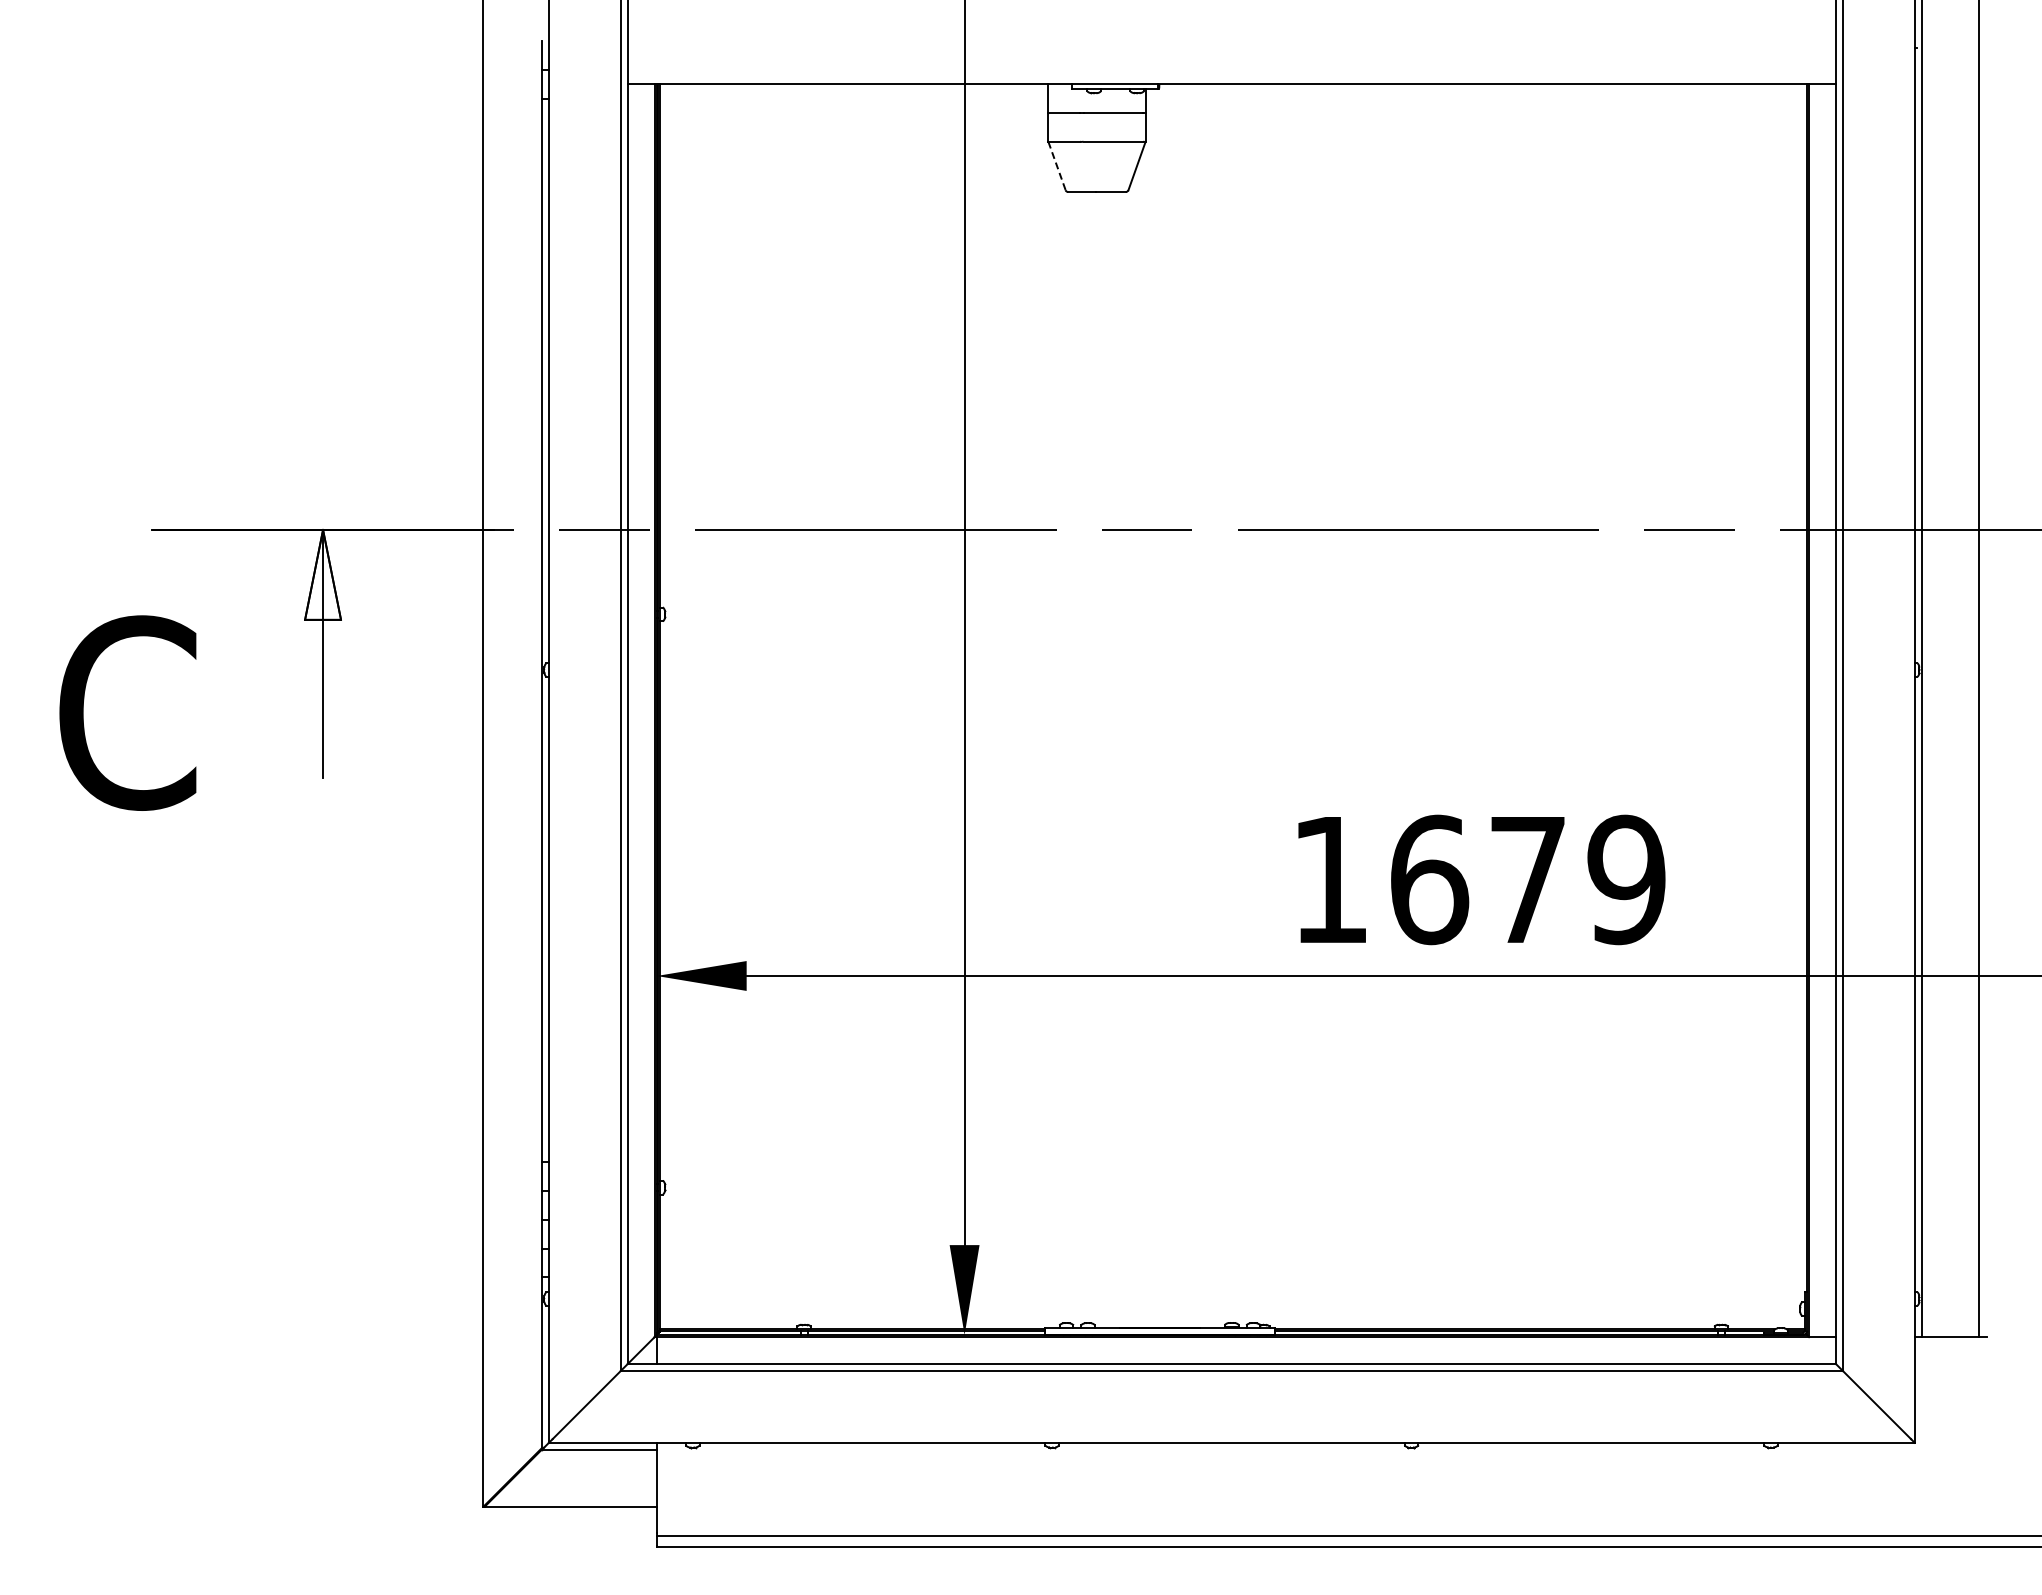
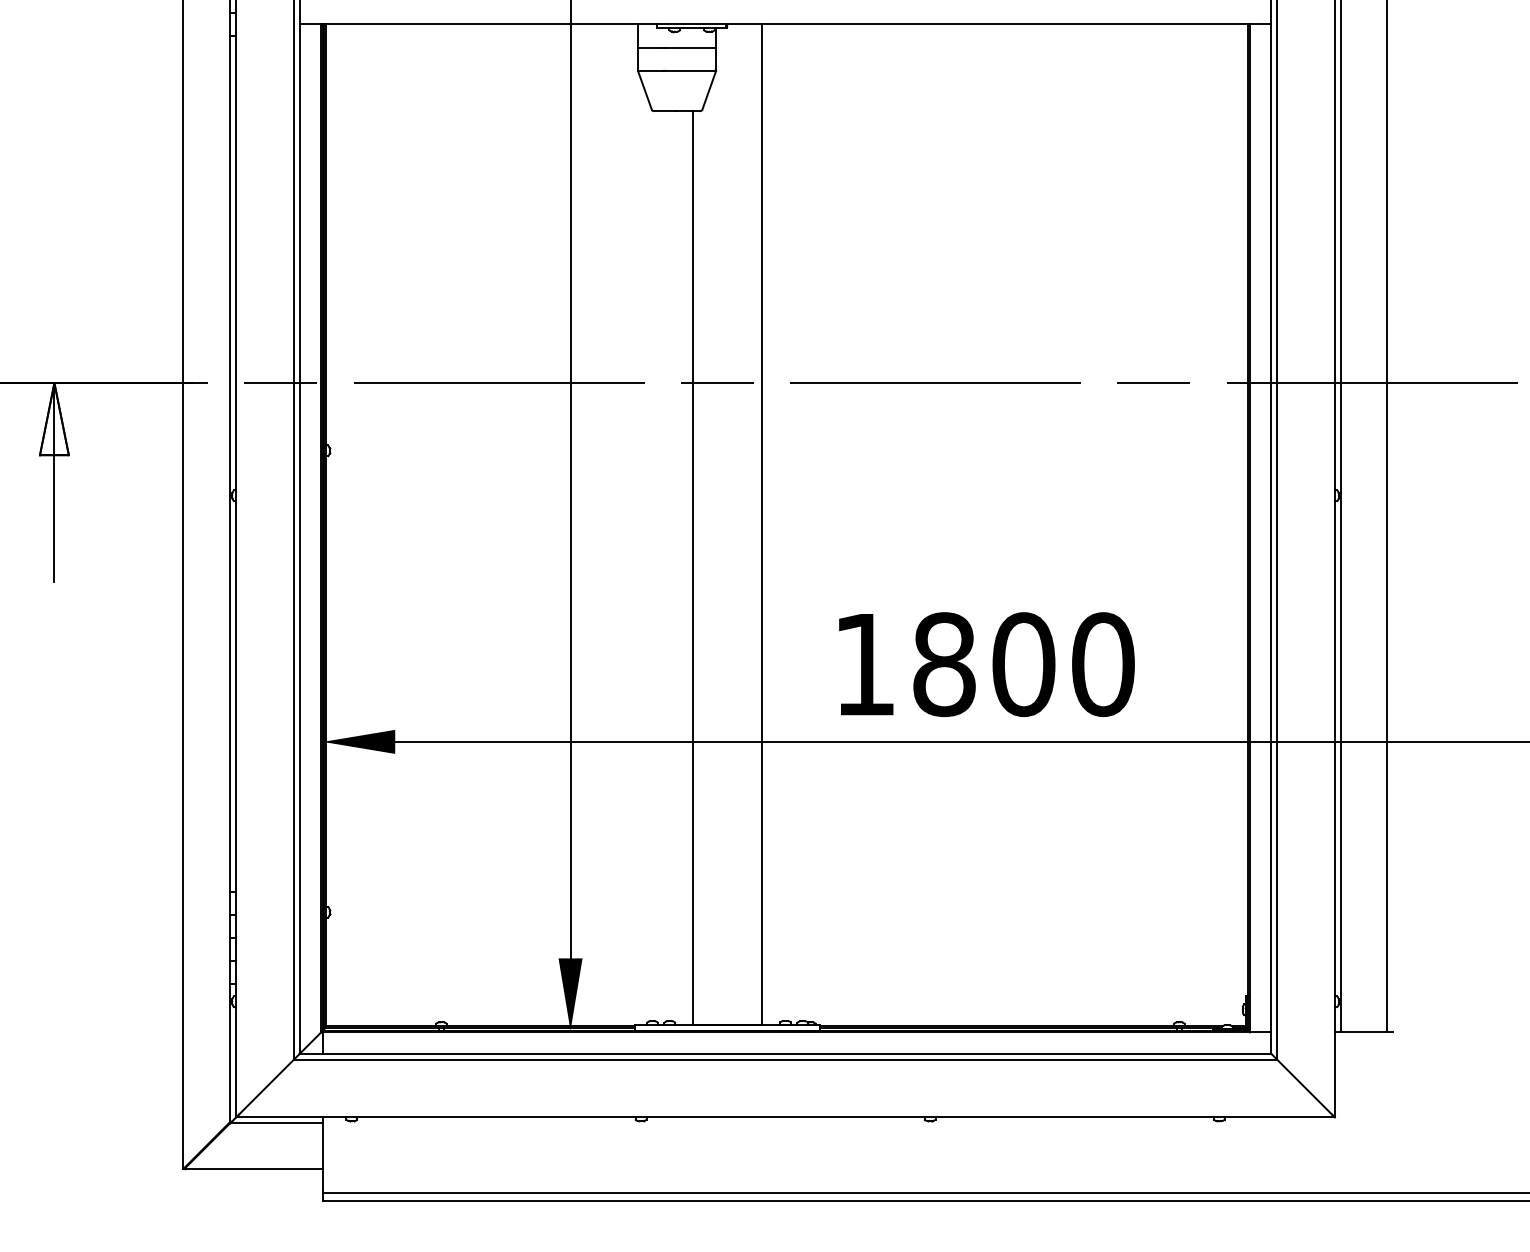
line: (1057, 166) -> (645, 90), dashed -> solid
line: (1203, 705) -> (762, 524), added
line: (1116, 759) -> (692, 567), added
text: (1528, 879) -> (1024, 664), 1679 -> 1800

